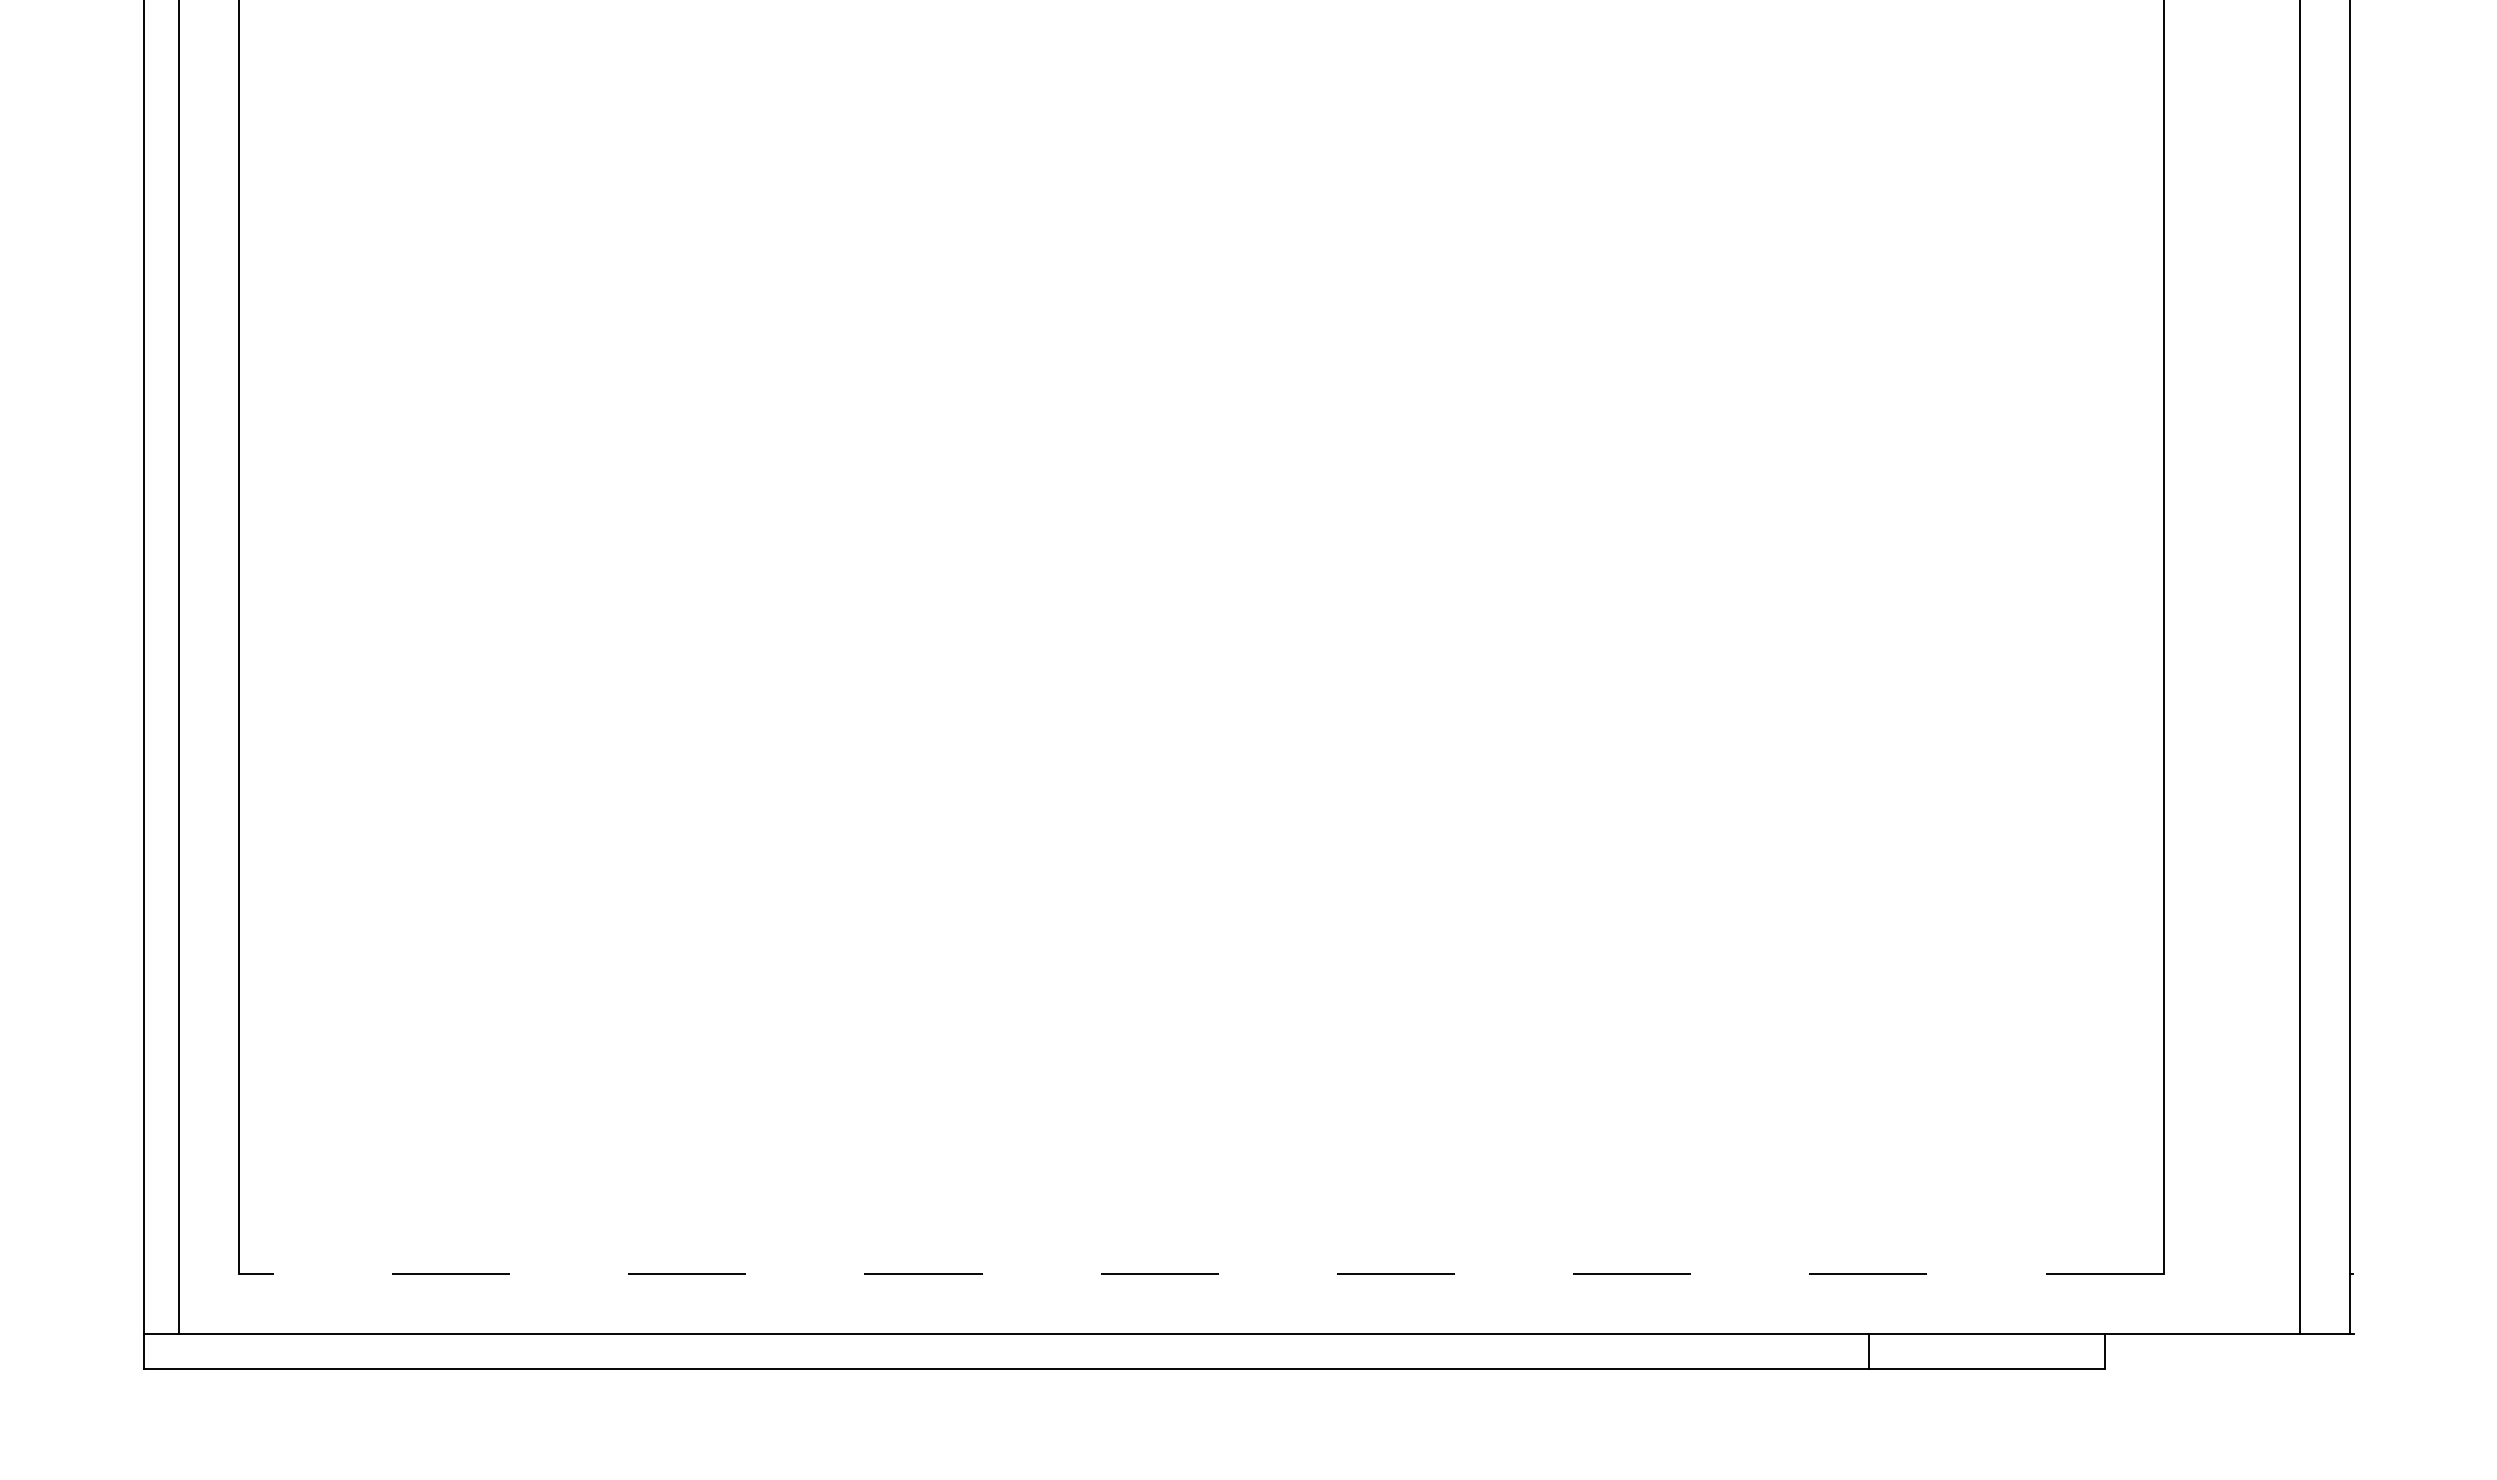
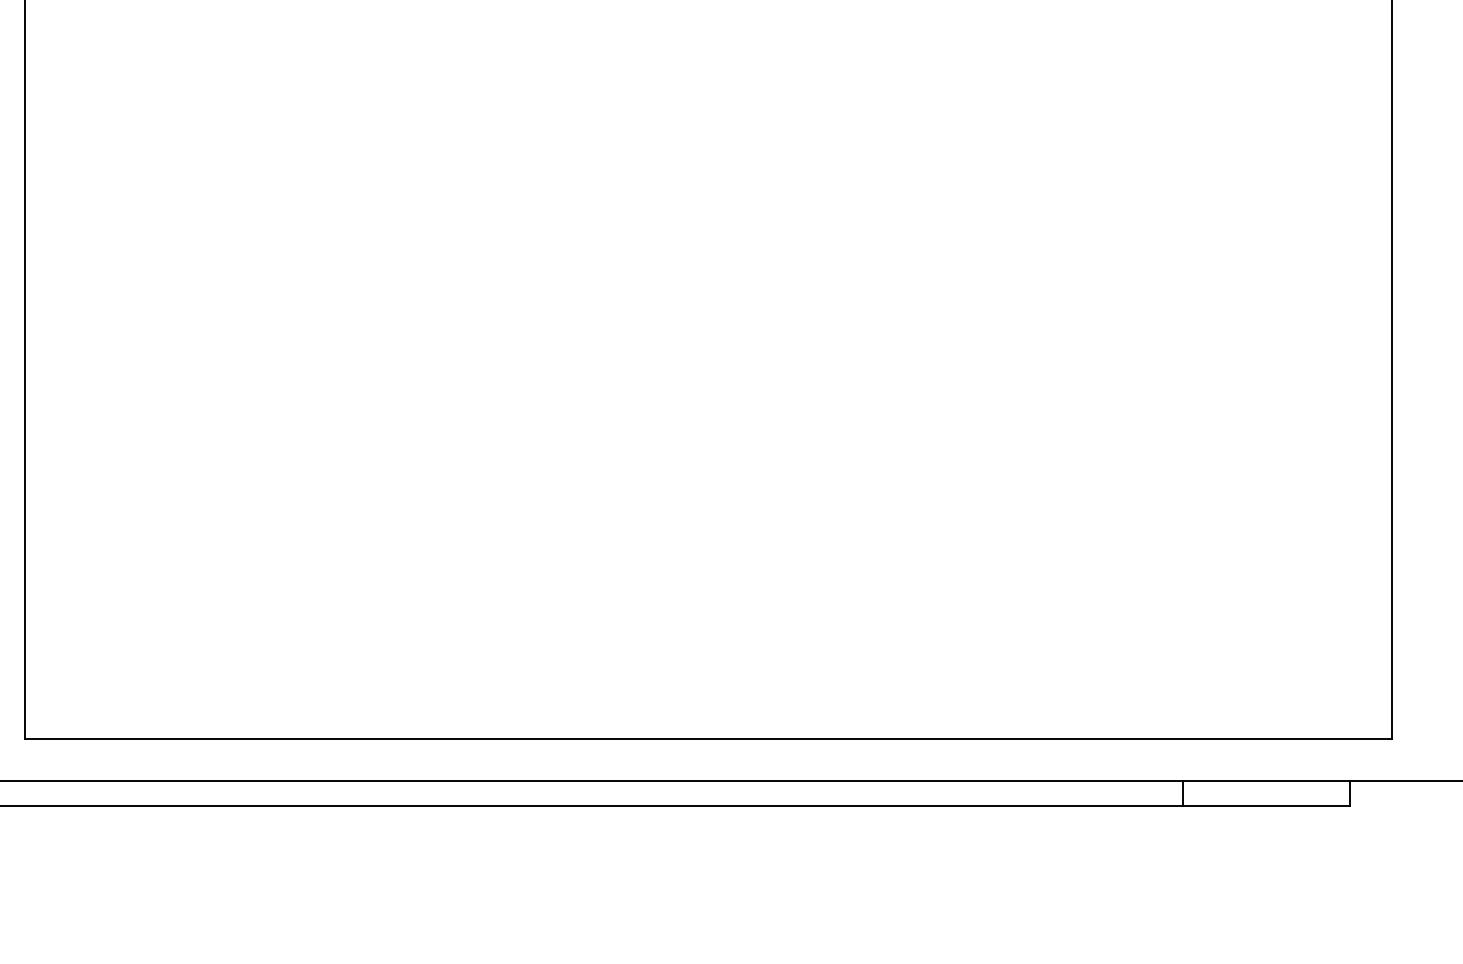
line: (1201, 1274) -> (708, 739), dashed -> solid

